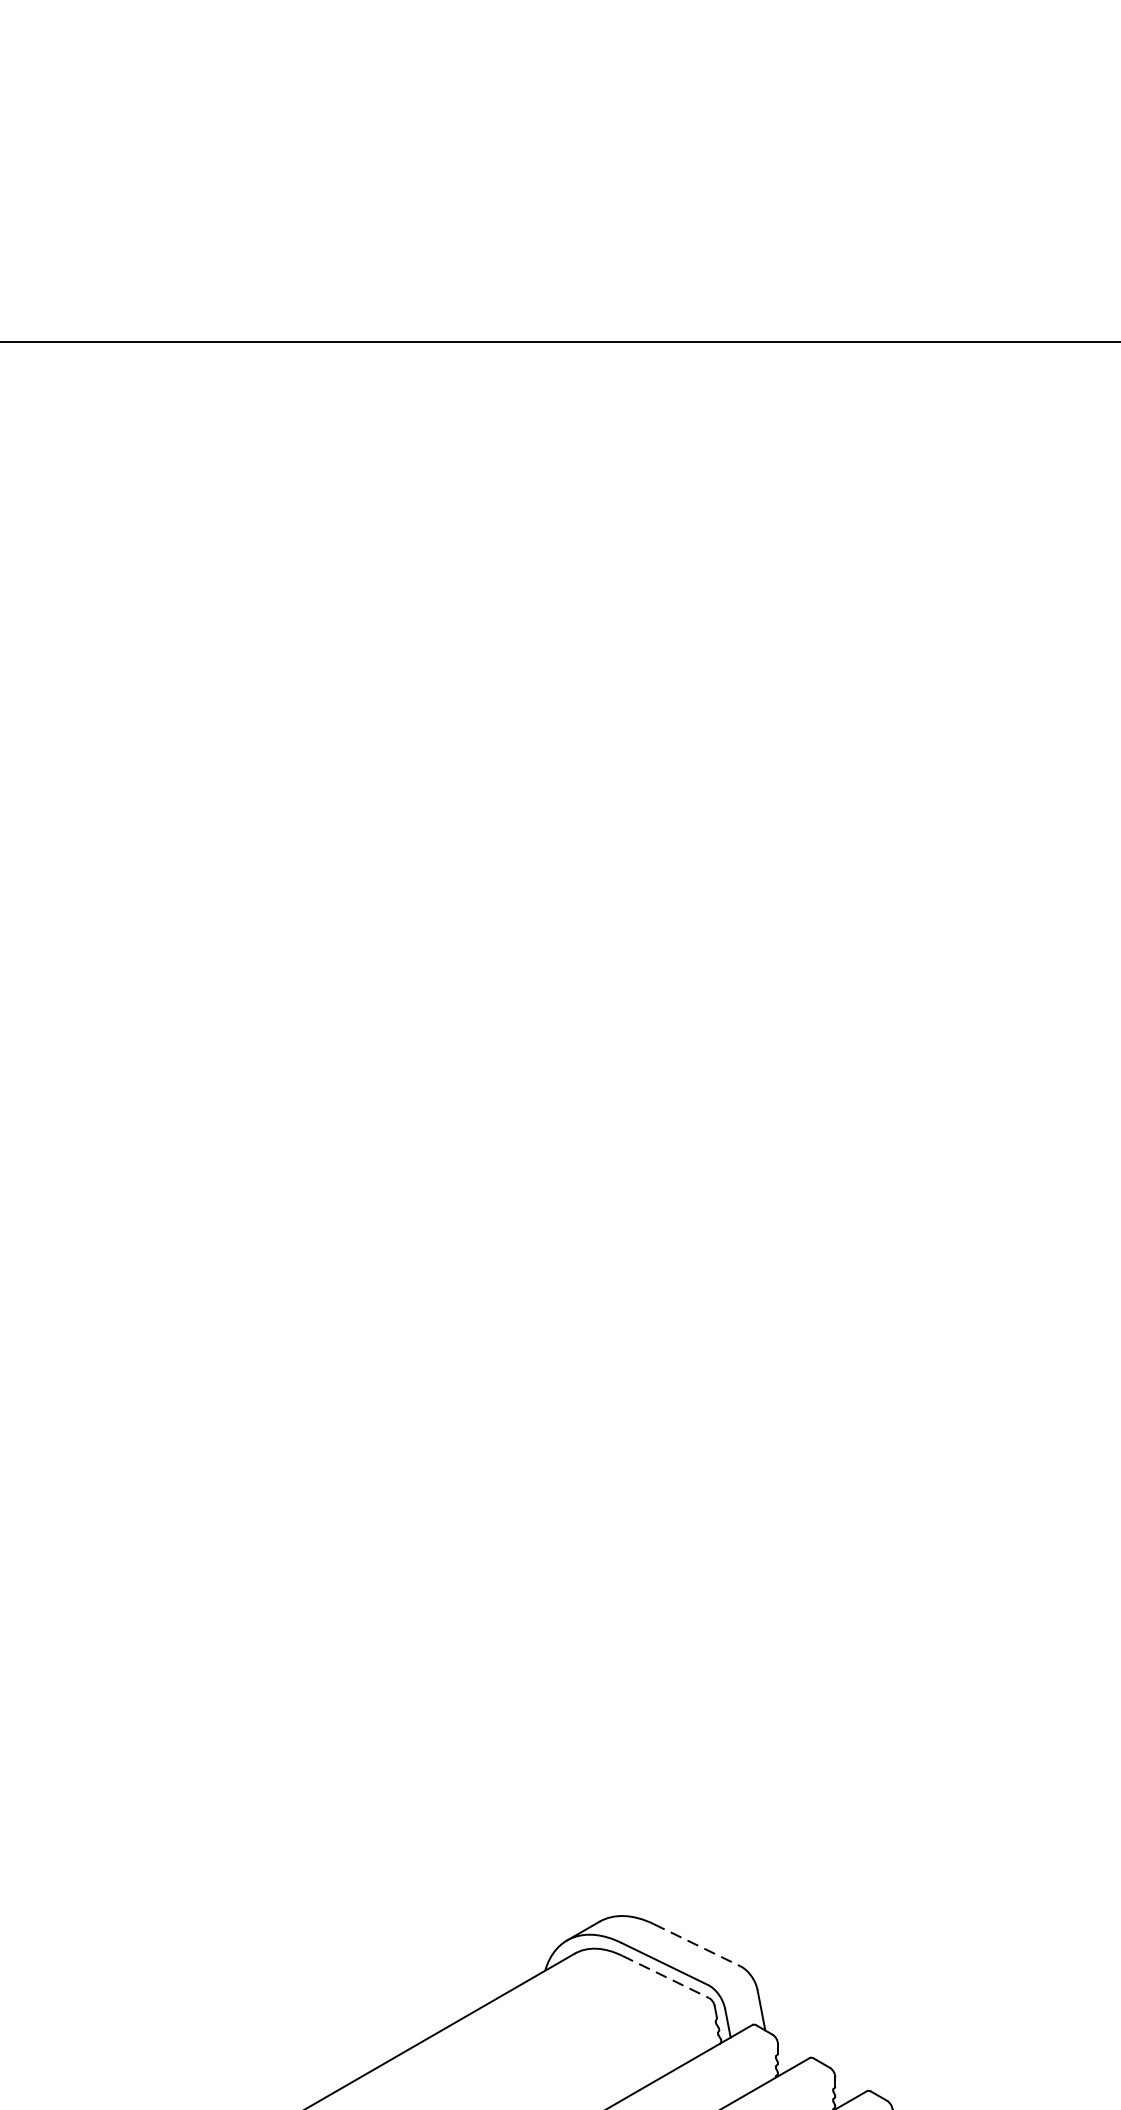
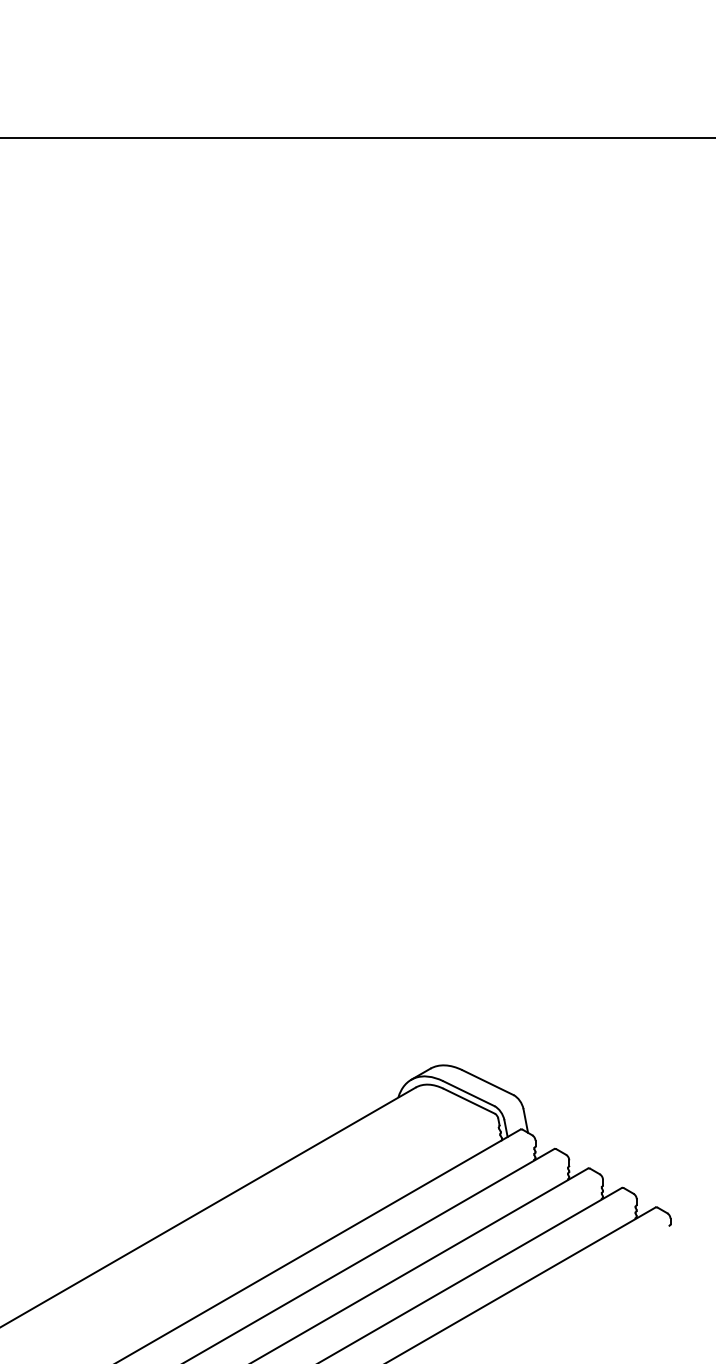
line: (698, 1945) -> (488, 1082), dashed -> solid
line: (665, 1977) -> (469, 1101), dashed -> solid

